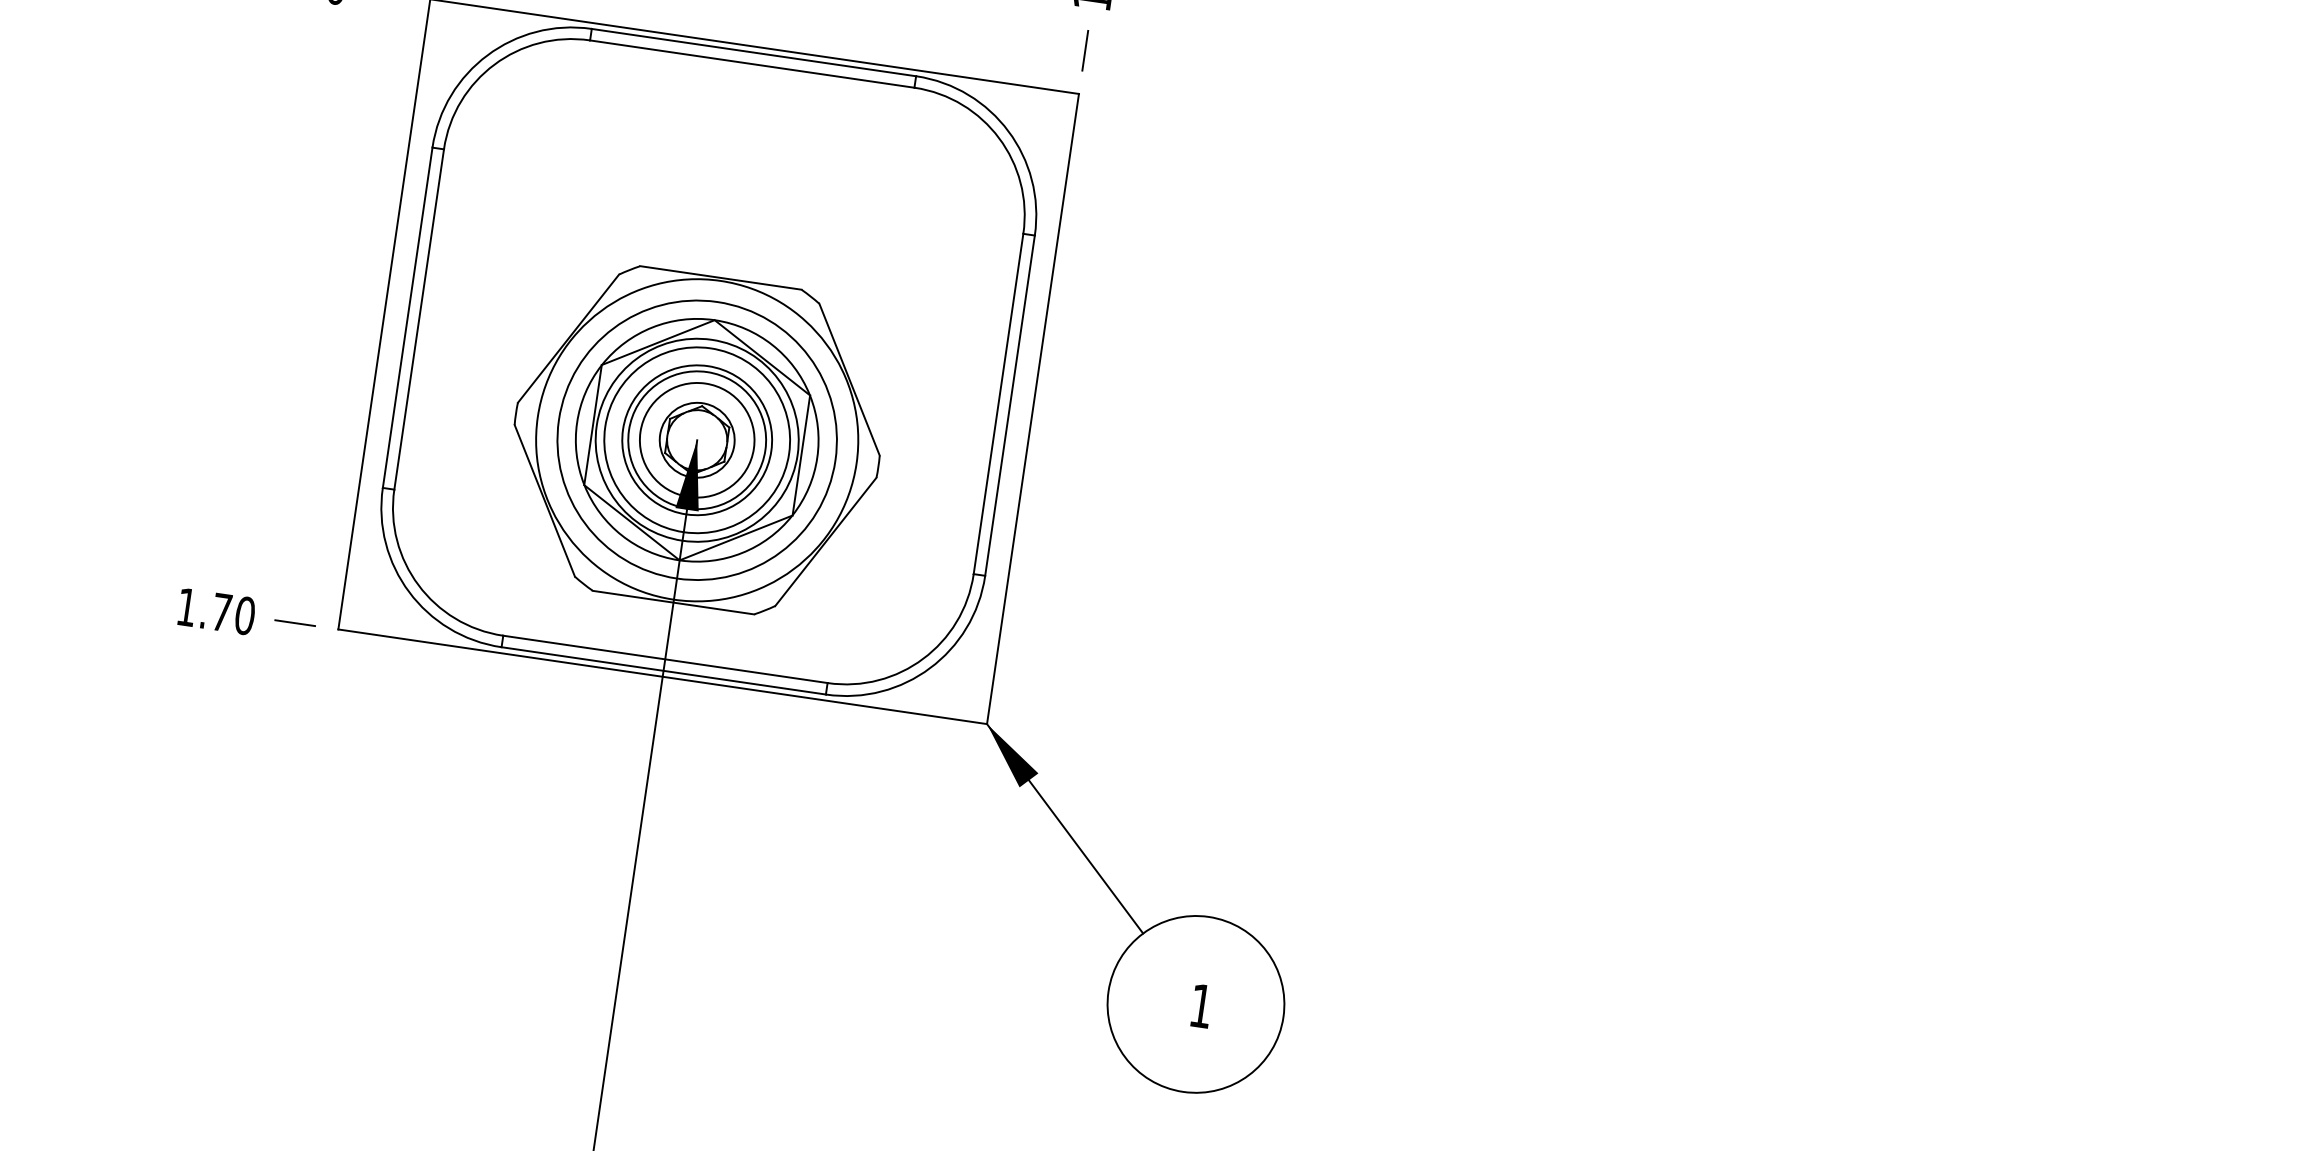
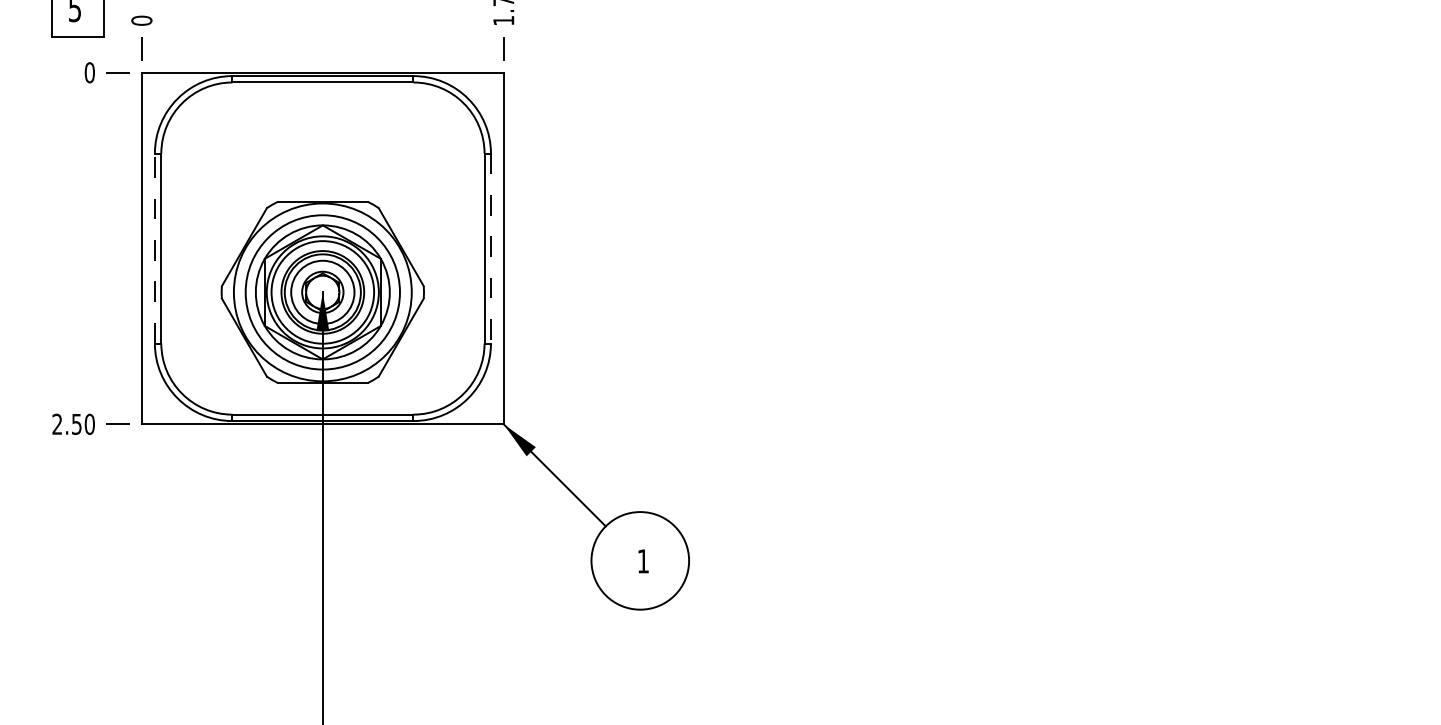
line: (406, 317) -> (154, 248), solid -> dashed
line: (1009, 405) -> (490, 248), solid -> dashed
text: (203, 608) -> (66, 423), 1.70 -> 2.50

